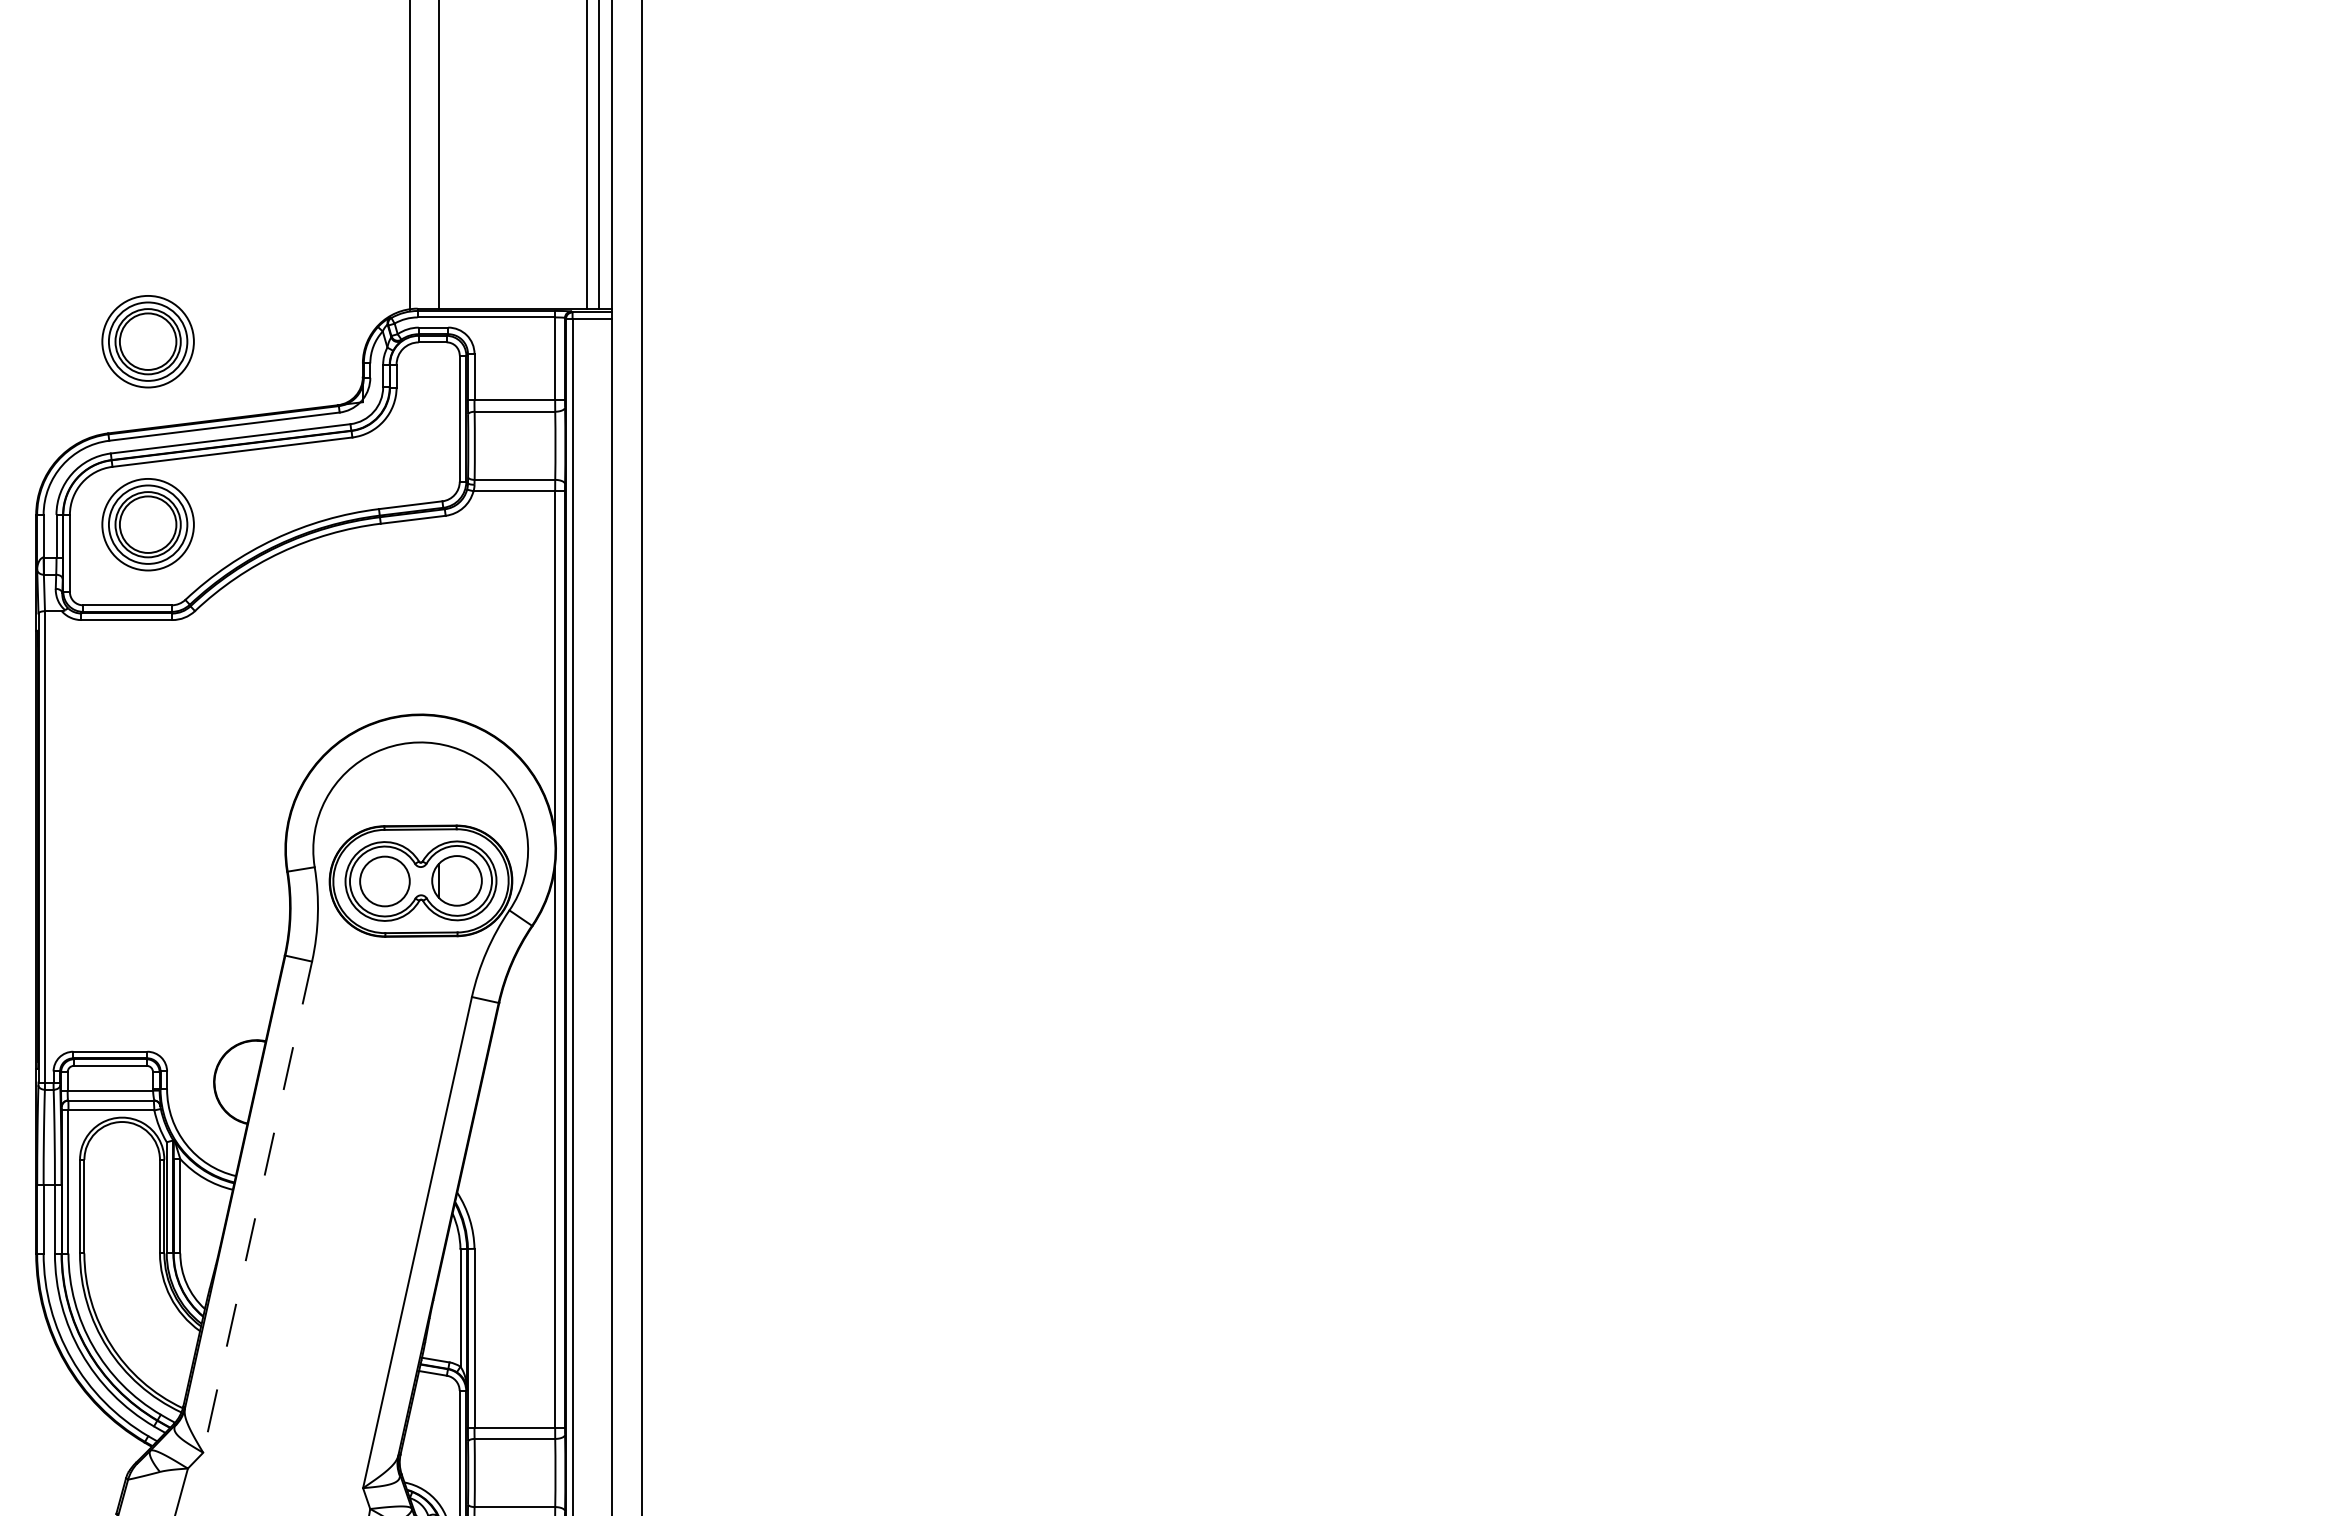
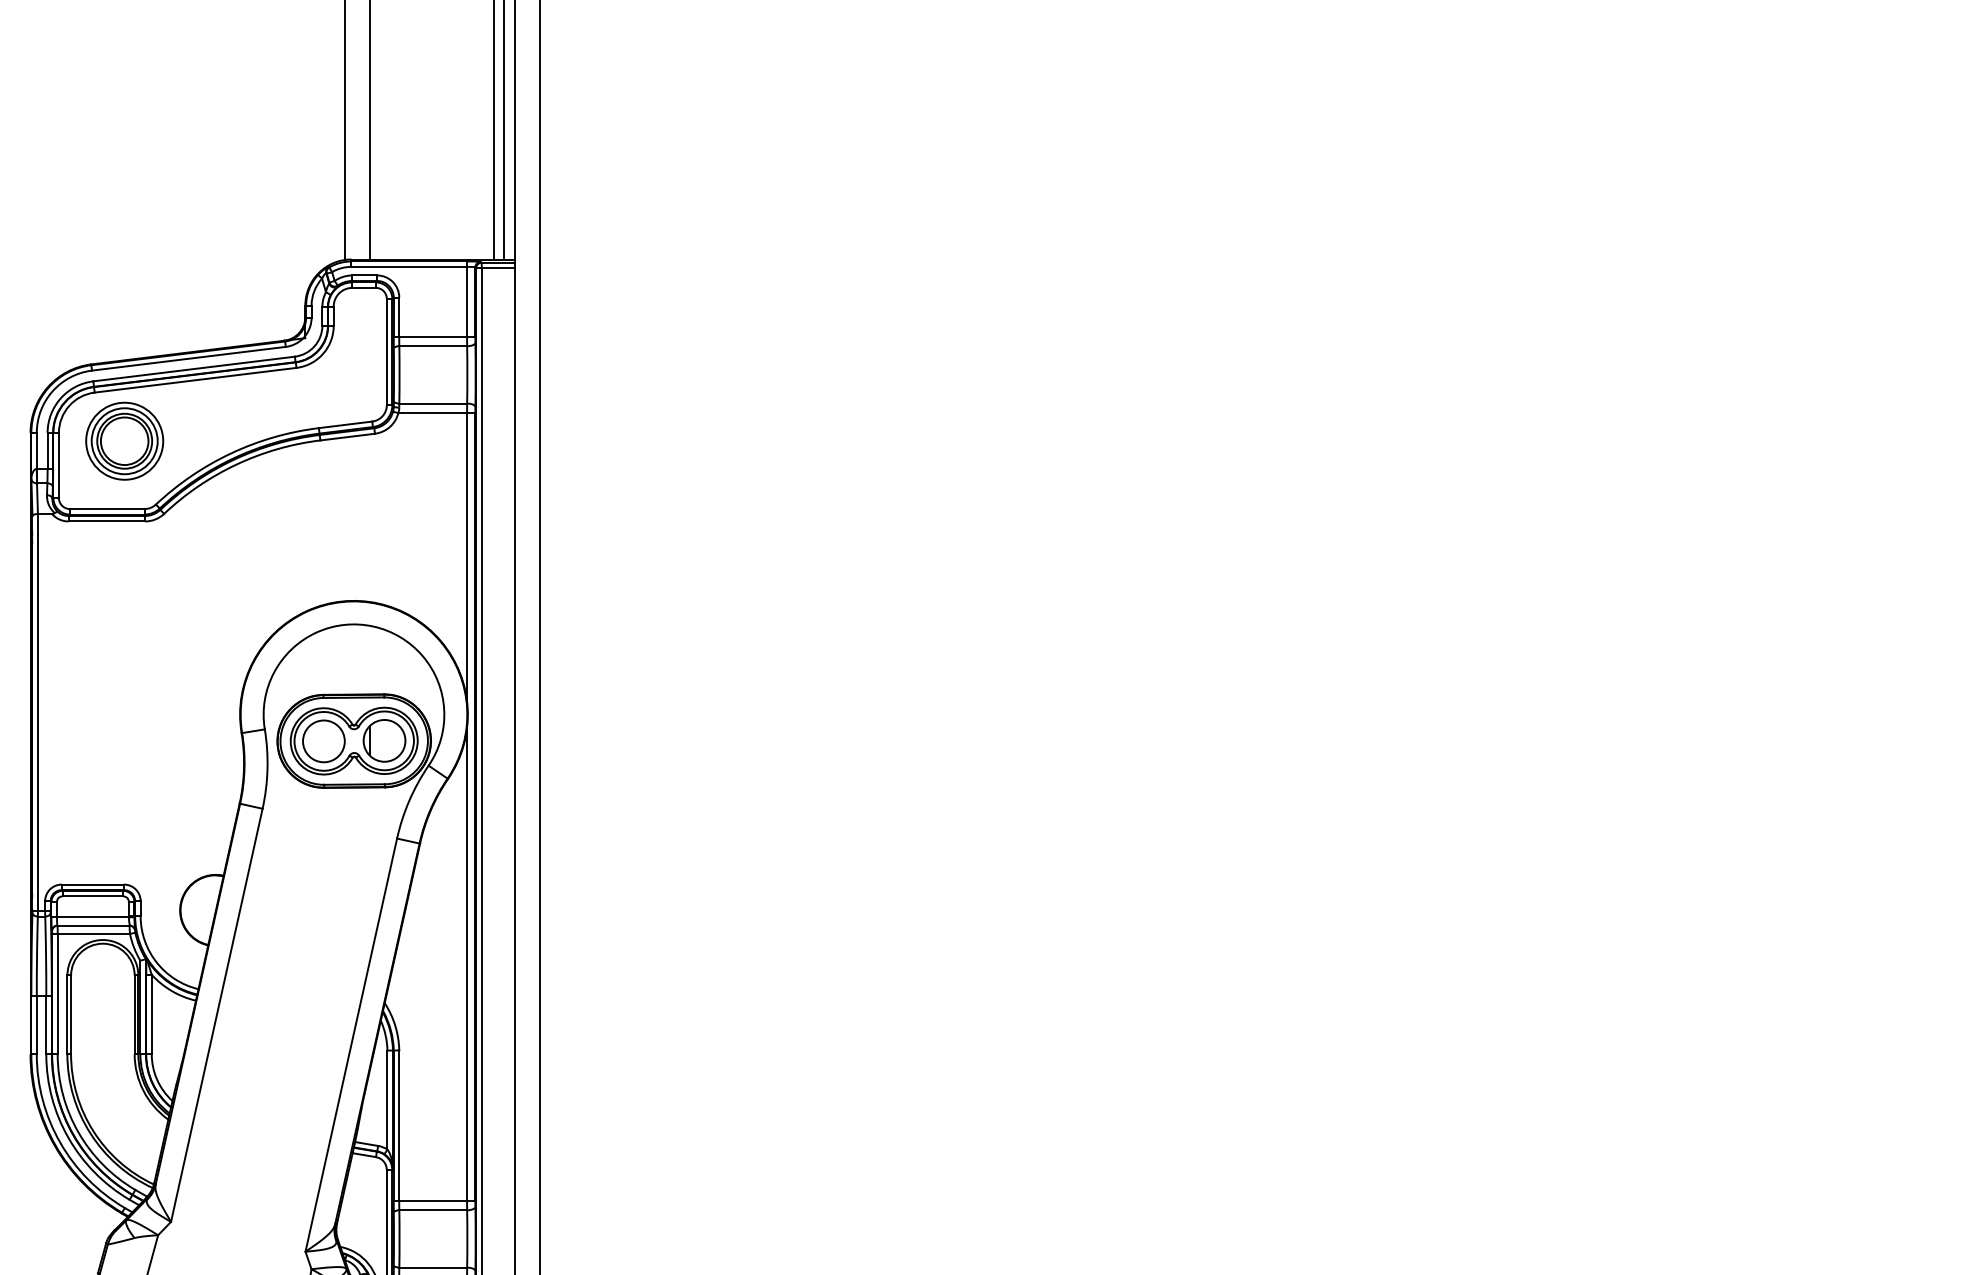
part: (147, 341) -> (124, 287), removed
line: (257, 1207) -> (216, 1015), dashed -> solid

